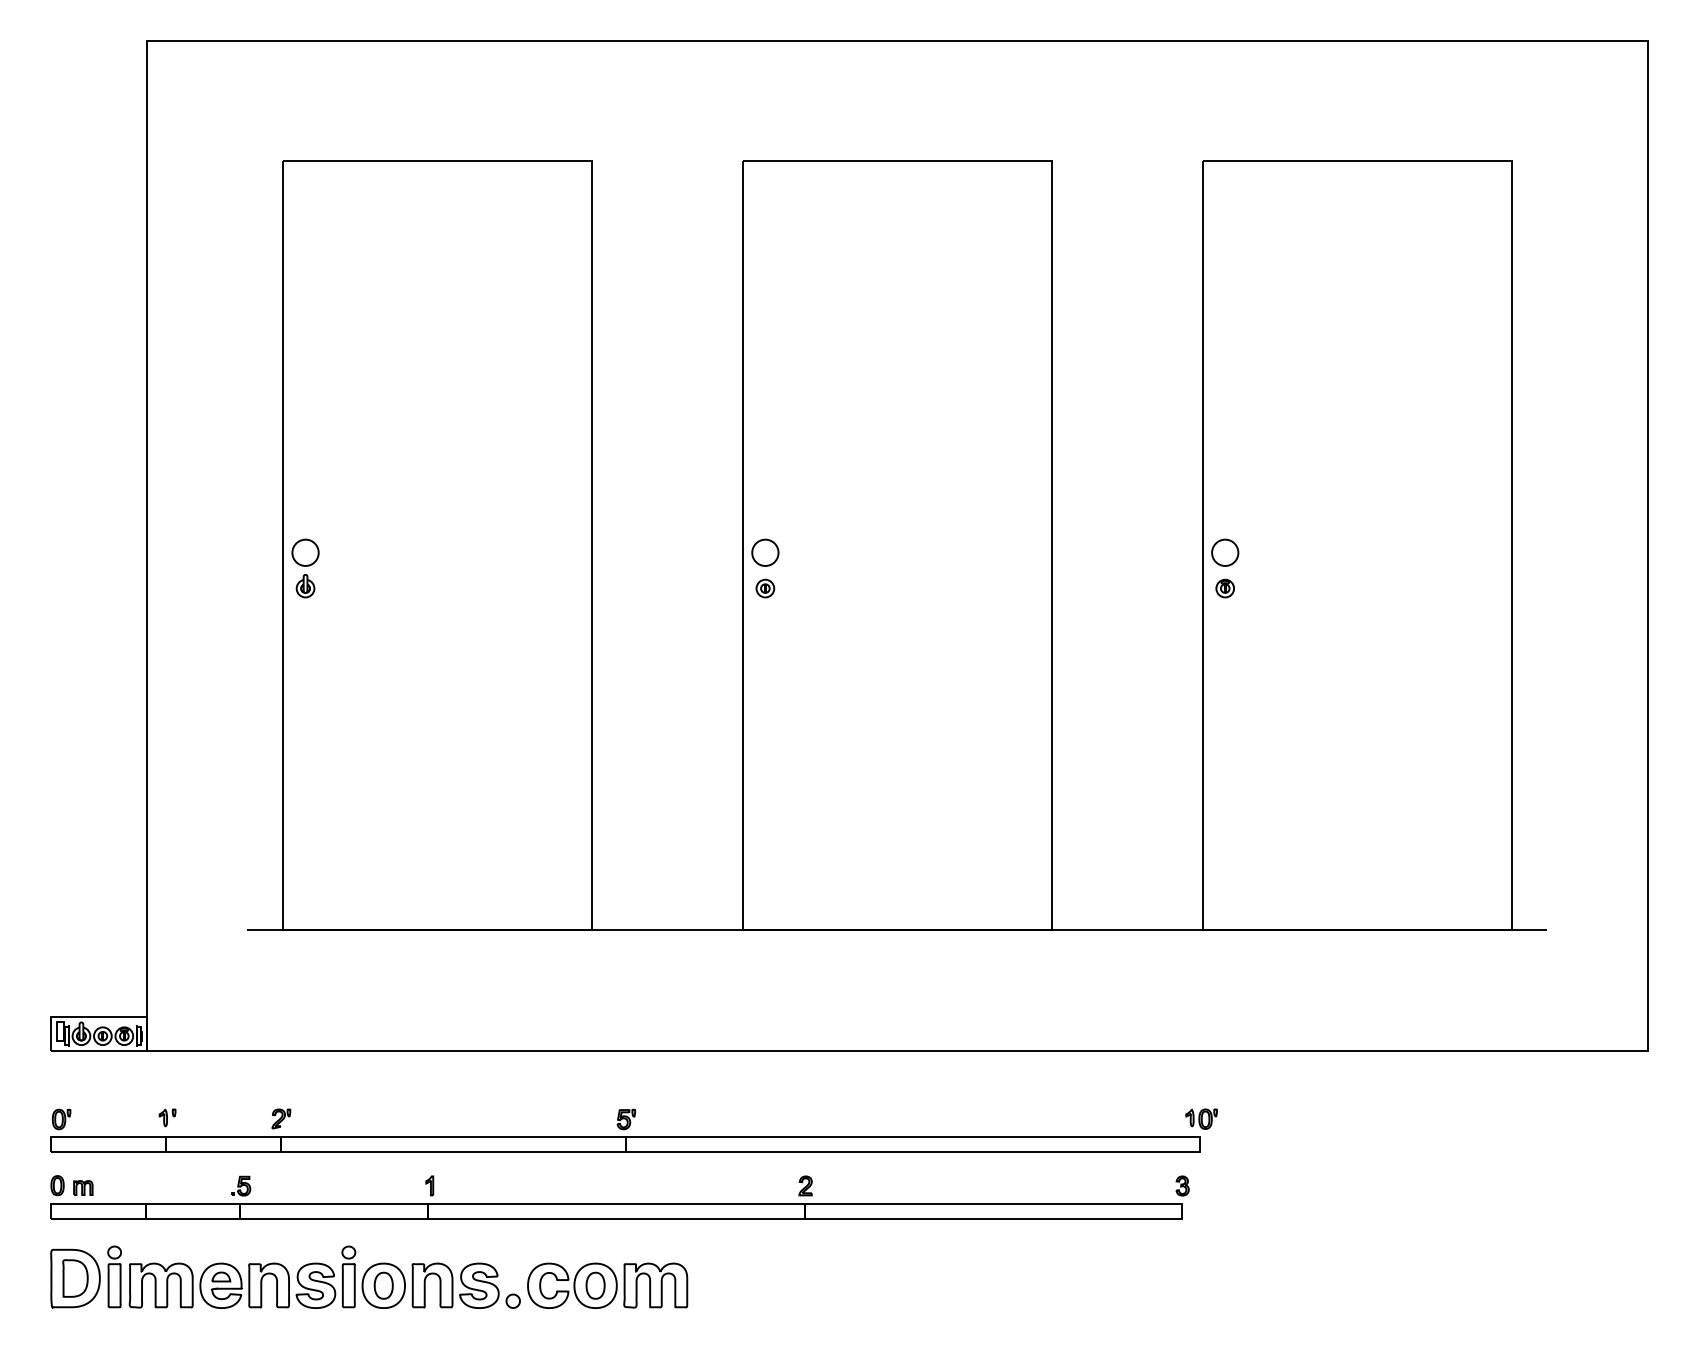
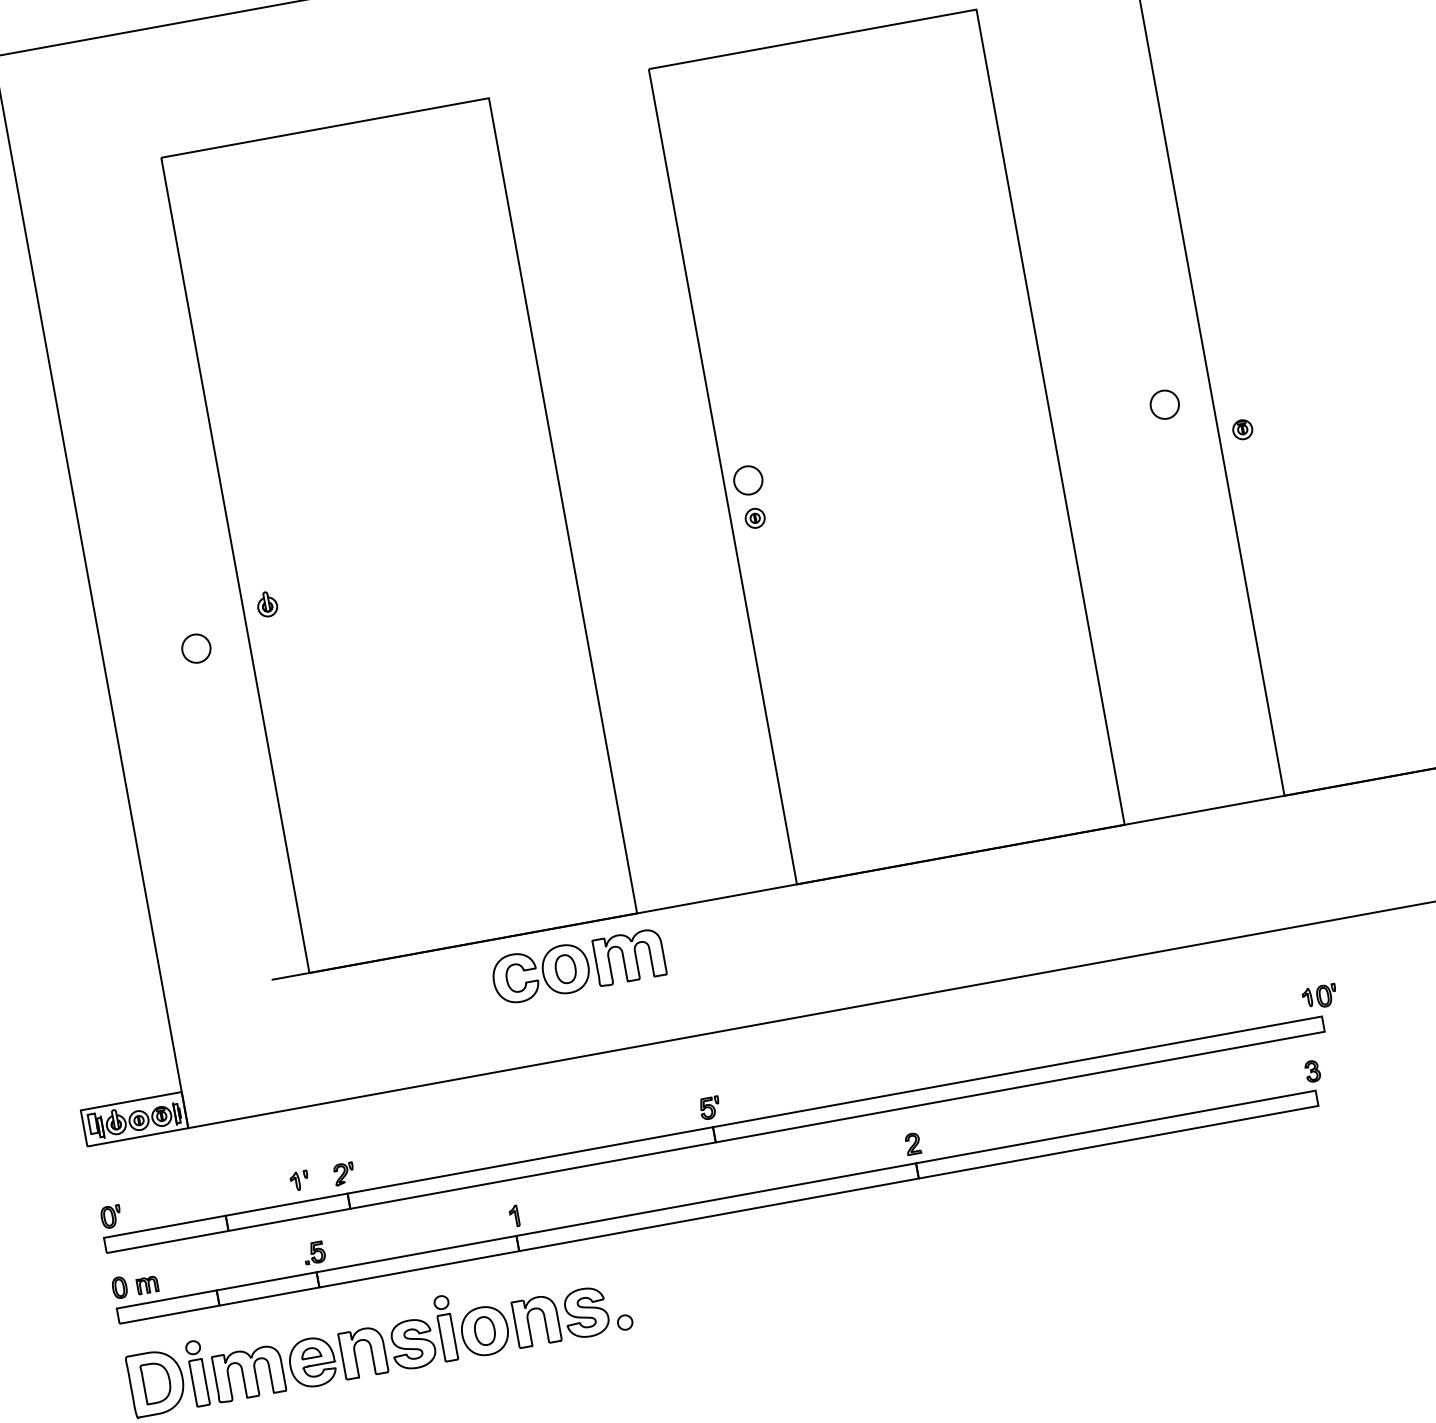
circle: (305, 552) -> (196, 648), moved
circle: (1225, 552) -> (1165, 404), moved
part: (167, 1117) -> (299, 1180), moved
part: (607, 1285) -> (578, 966), moved

